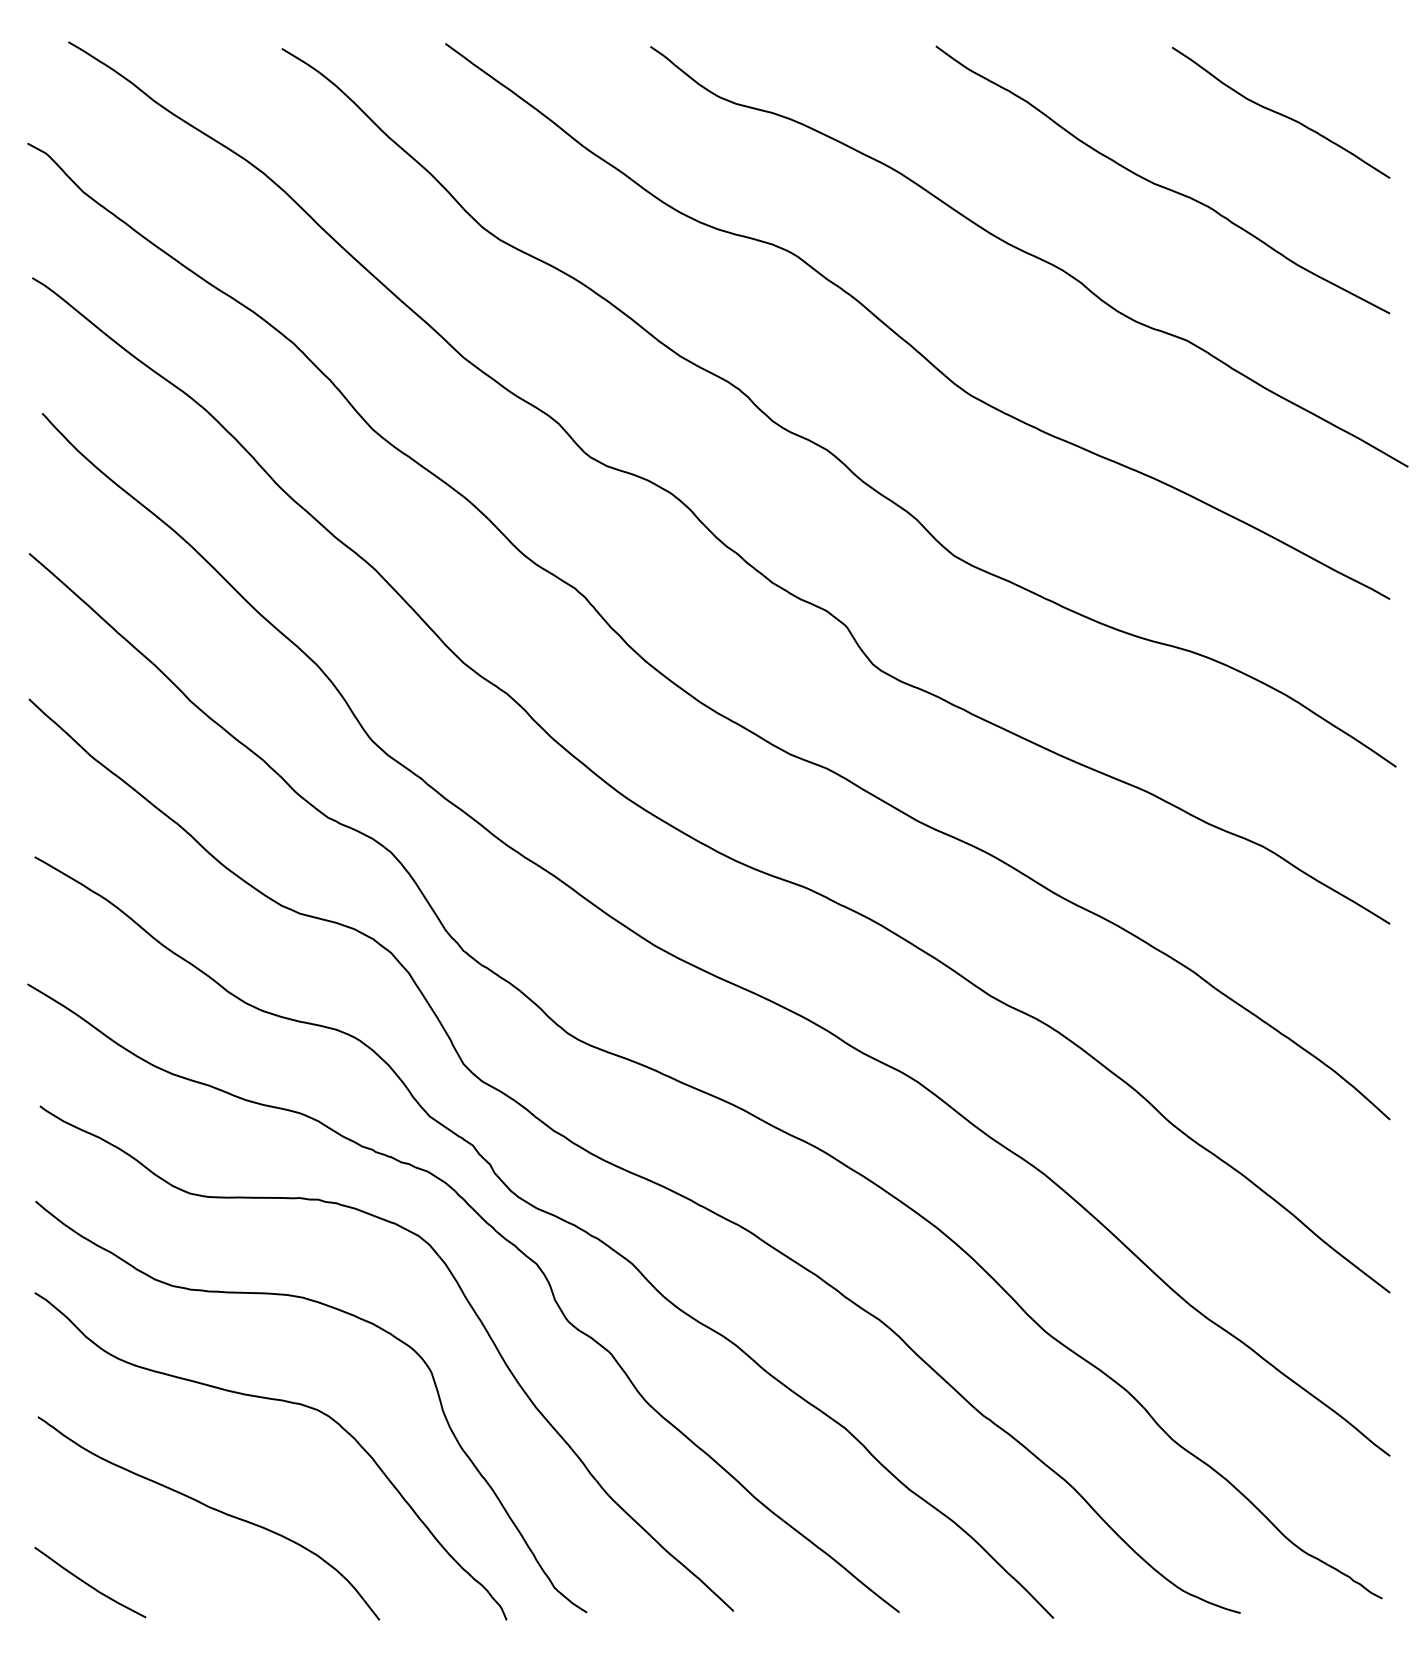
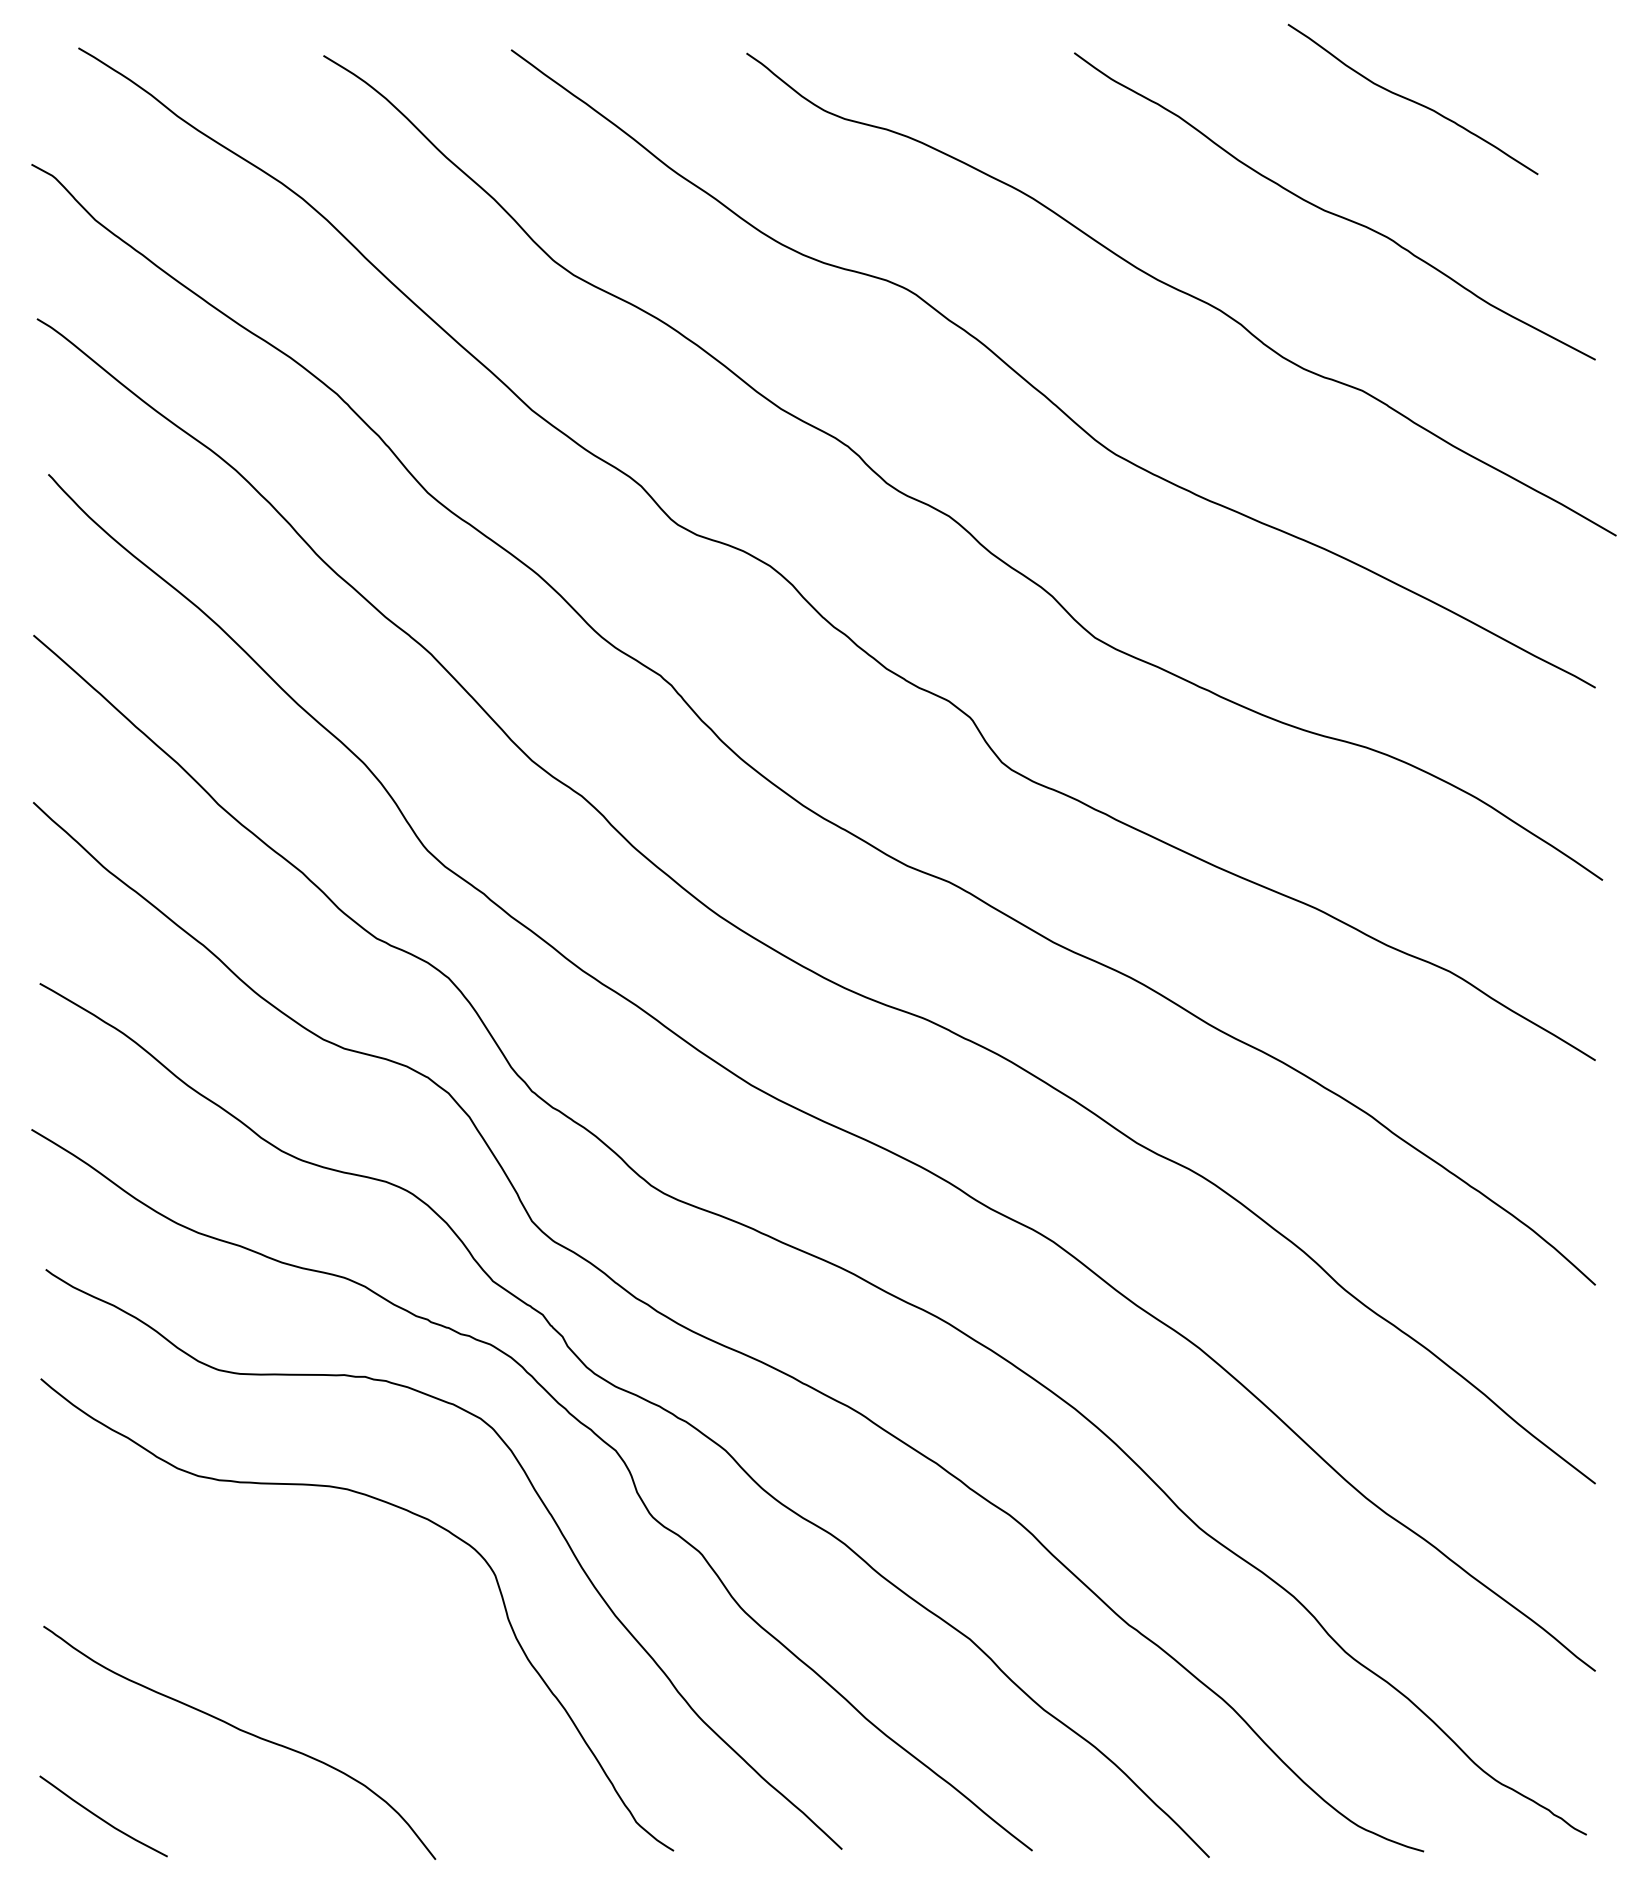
curve: (1279, 112) -> (1411, 99), moved
curve: (280, 1401) -> (321, 1608), removed

